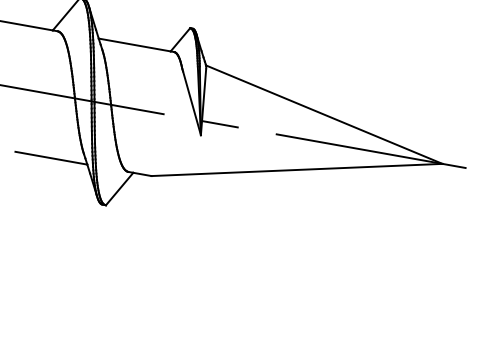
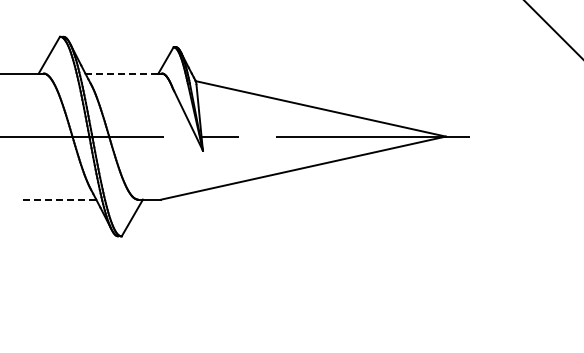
line: (134, 44) -> (121, 73), solid -> dashed
line: (51, 158) -> (59, 199), solid -> dashed

